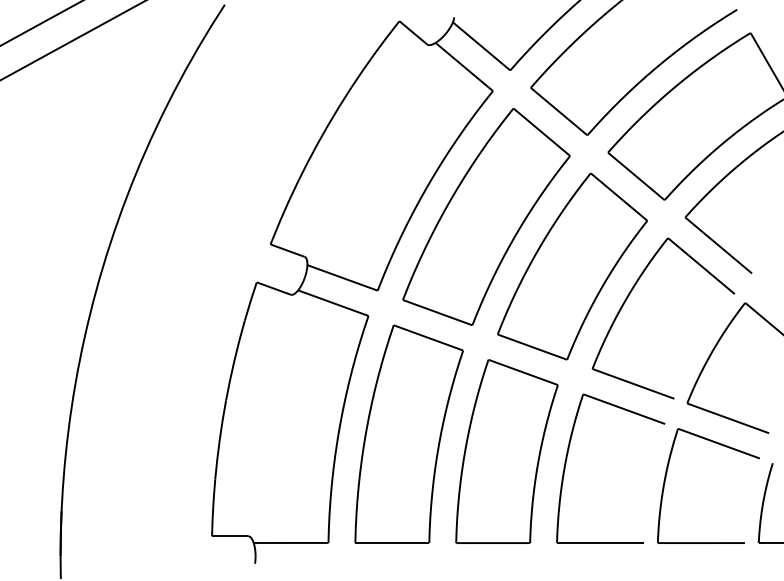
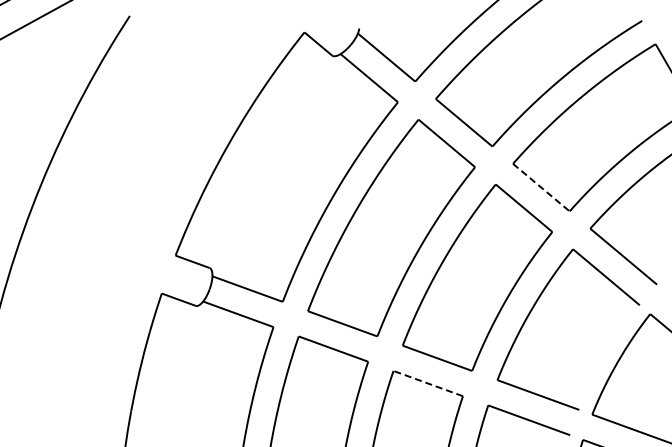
line: (636, 176) -> (541, 187), solid -> dashed
line: (523, 372) -> (428, 383), solid -> dashed

